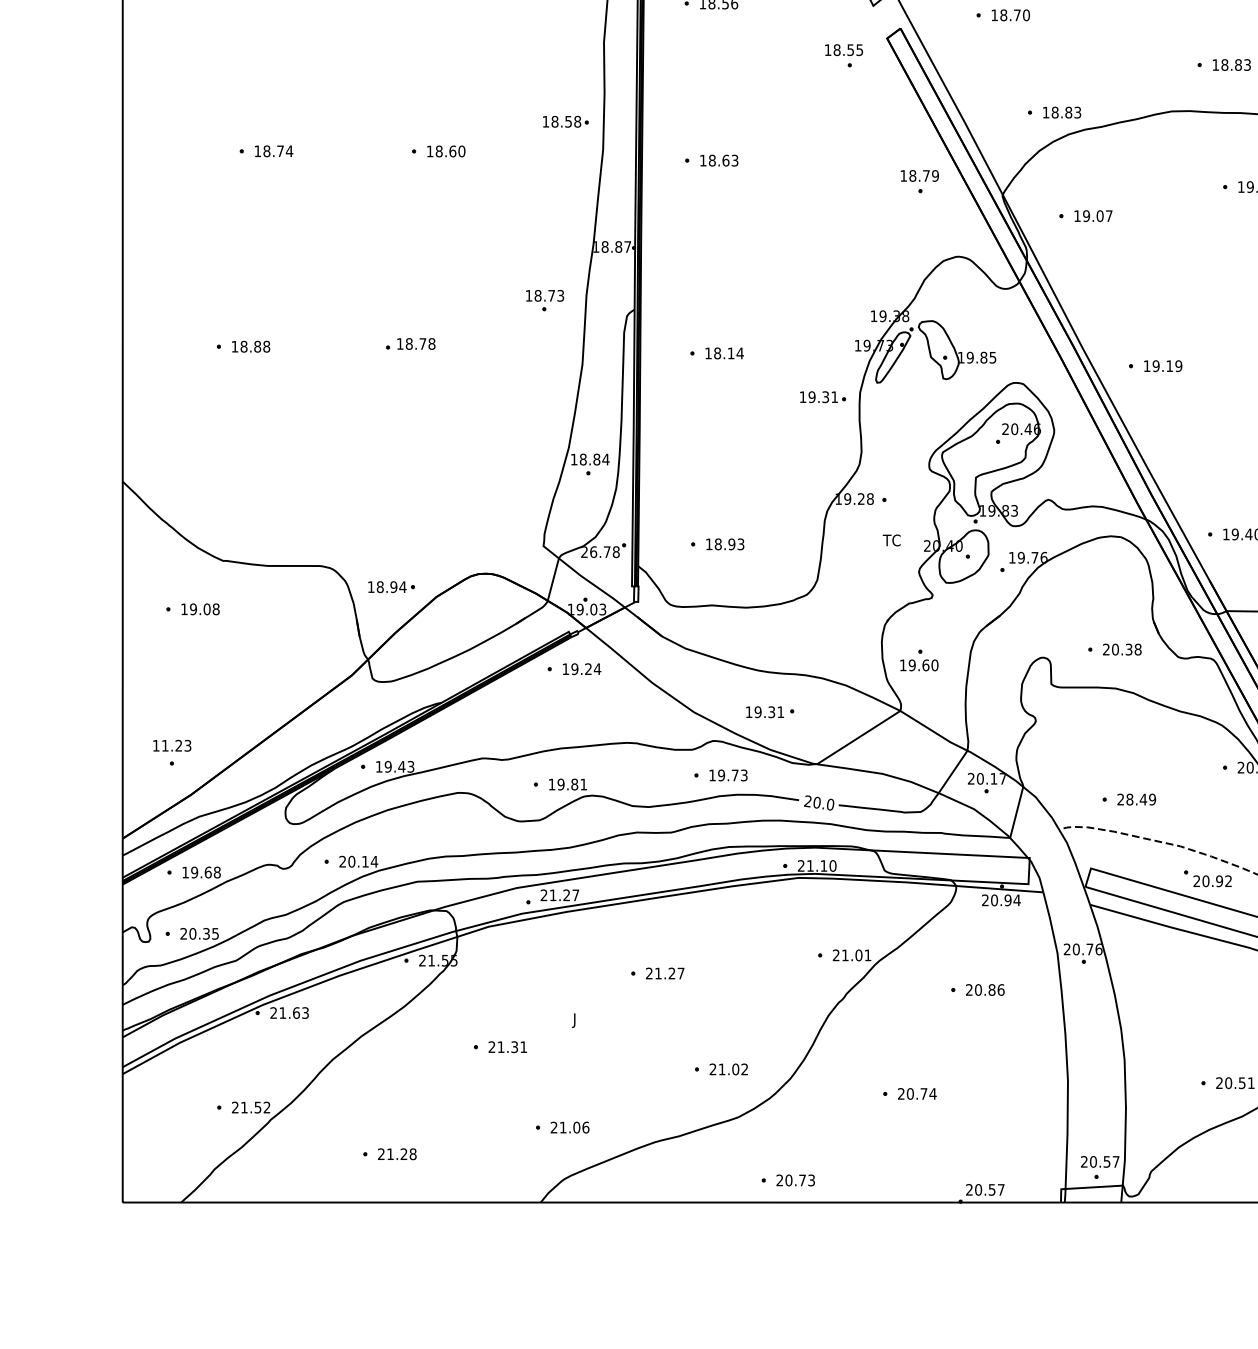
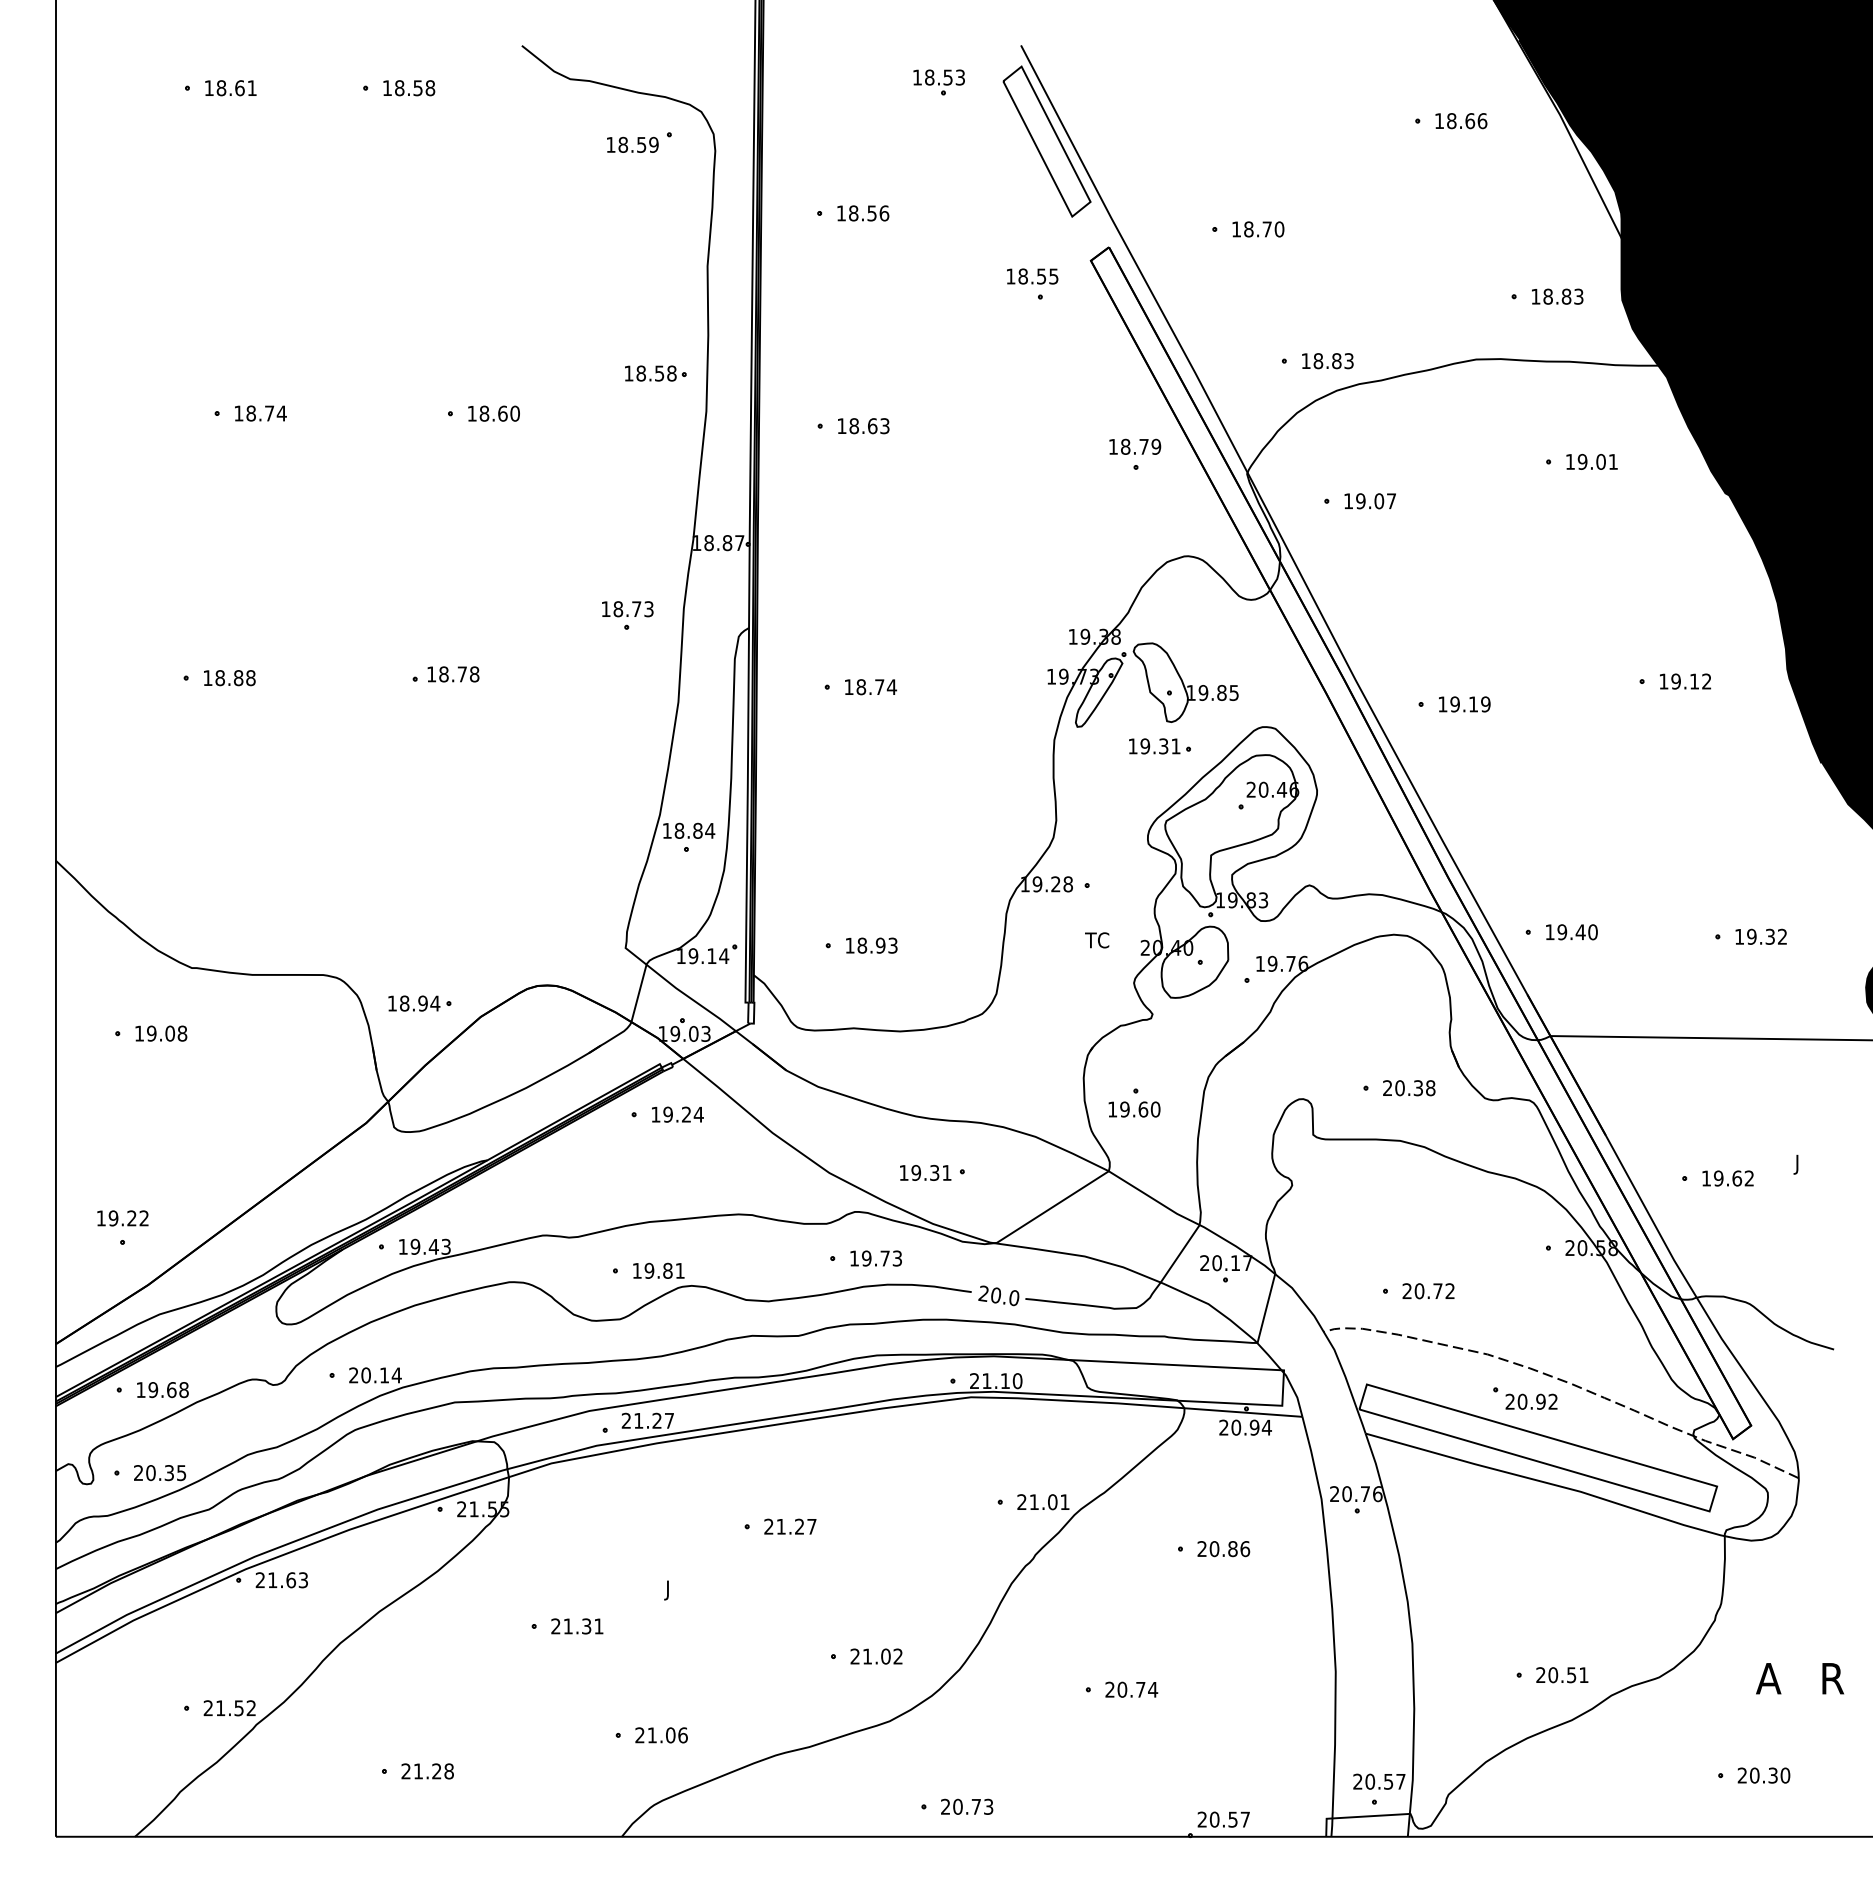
text: (731, 352) -> (879, 686), 18.14 -> 18.74
part: (822, 397) -> (1159, 746), moved
text: (600, 552) -> (702, 956), 26.78 -> 19.14
text: (176, 745) -> (128, 1218), 11.23 -> 19.22
text: (1140, 799) -> (1434, 1291), 28.49 -> 20.72

